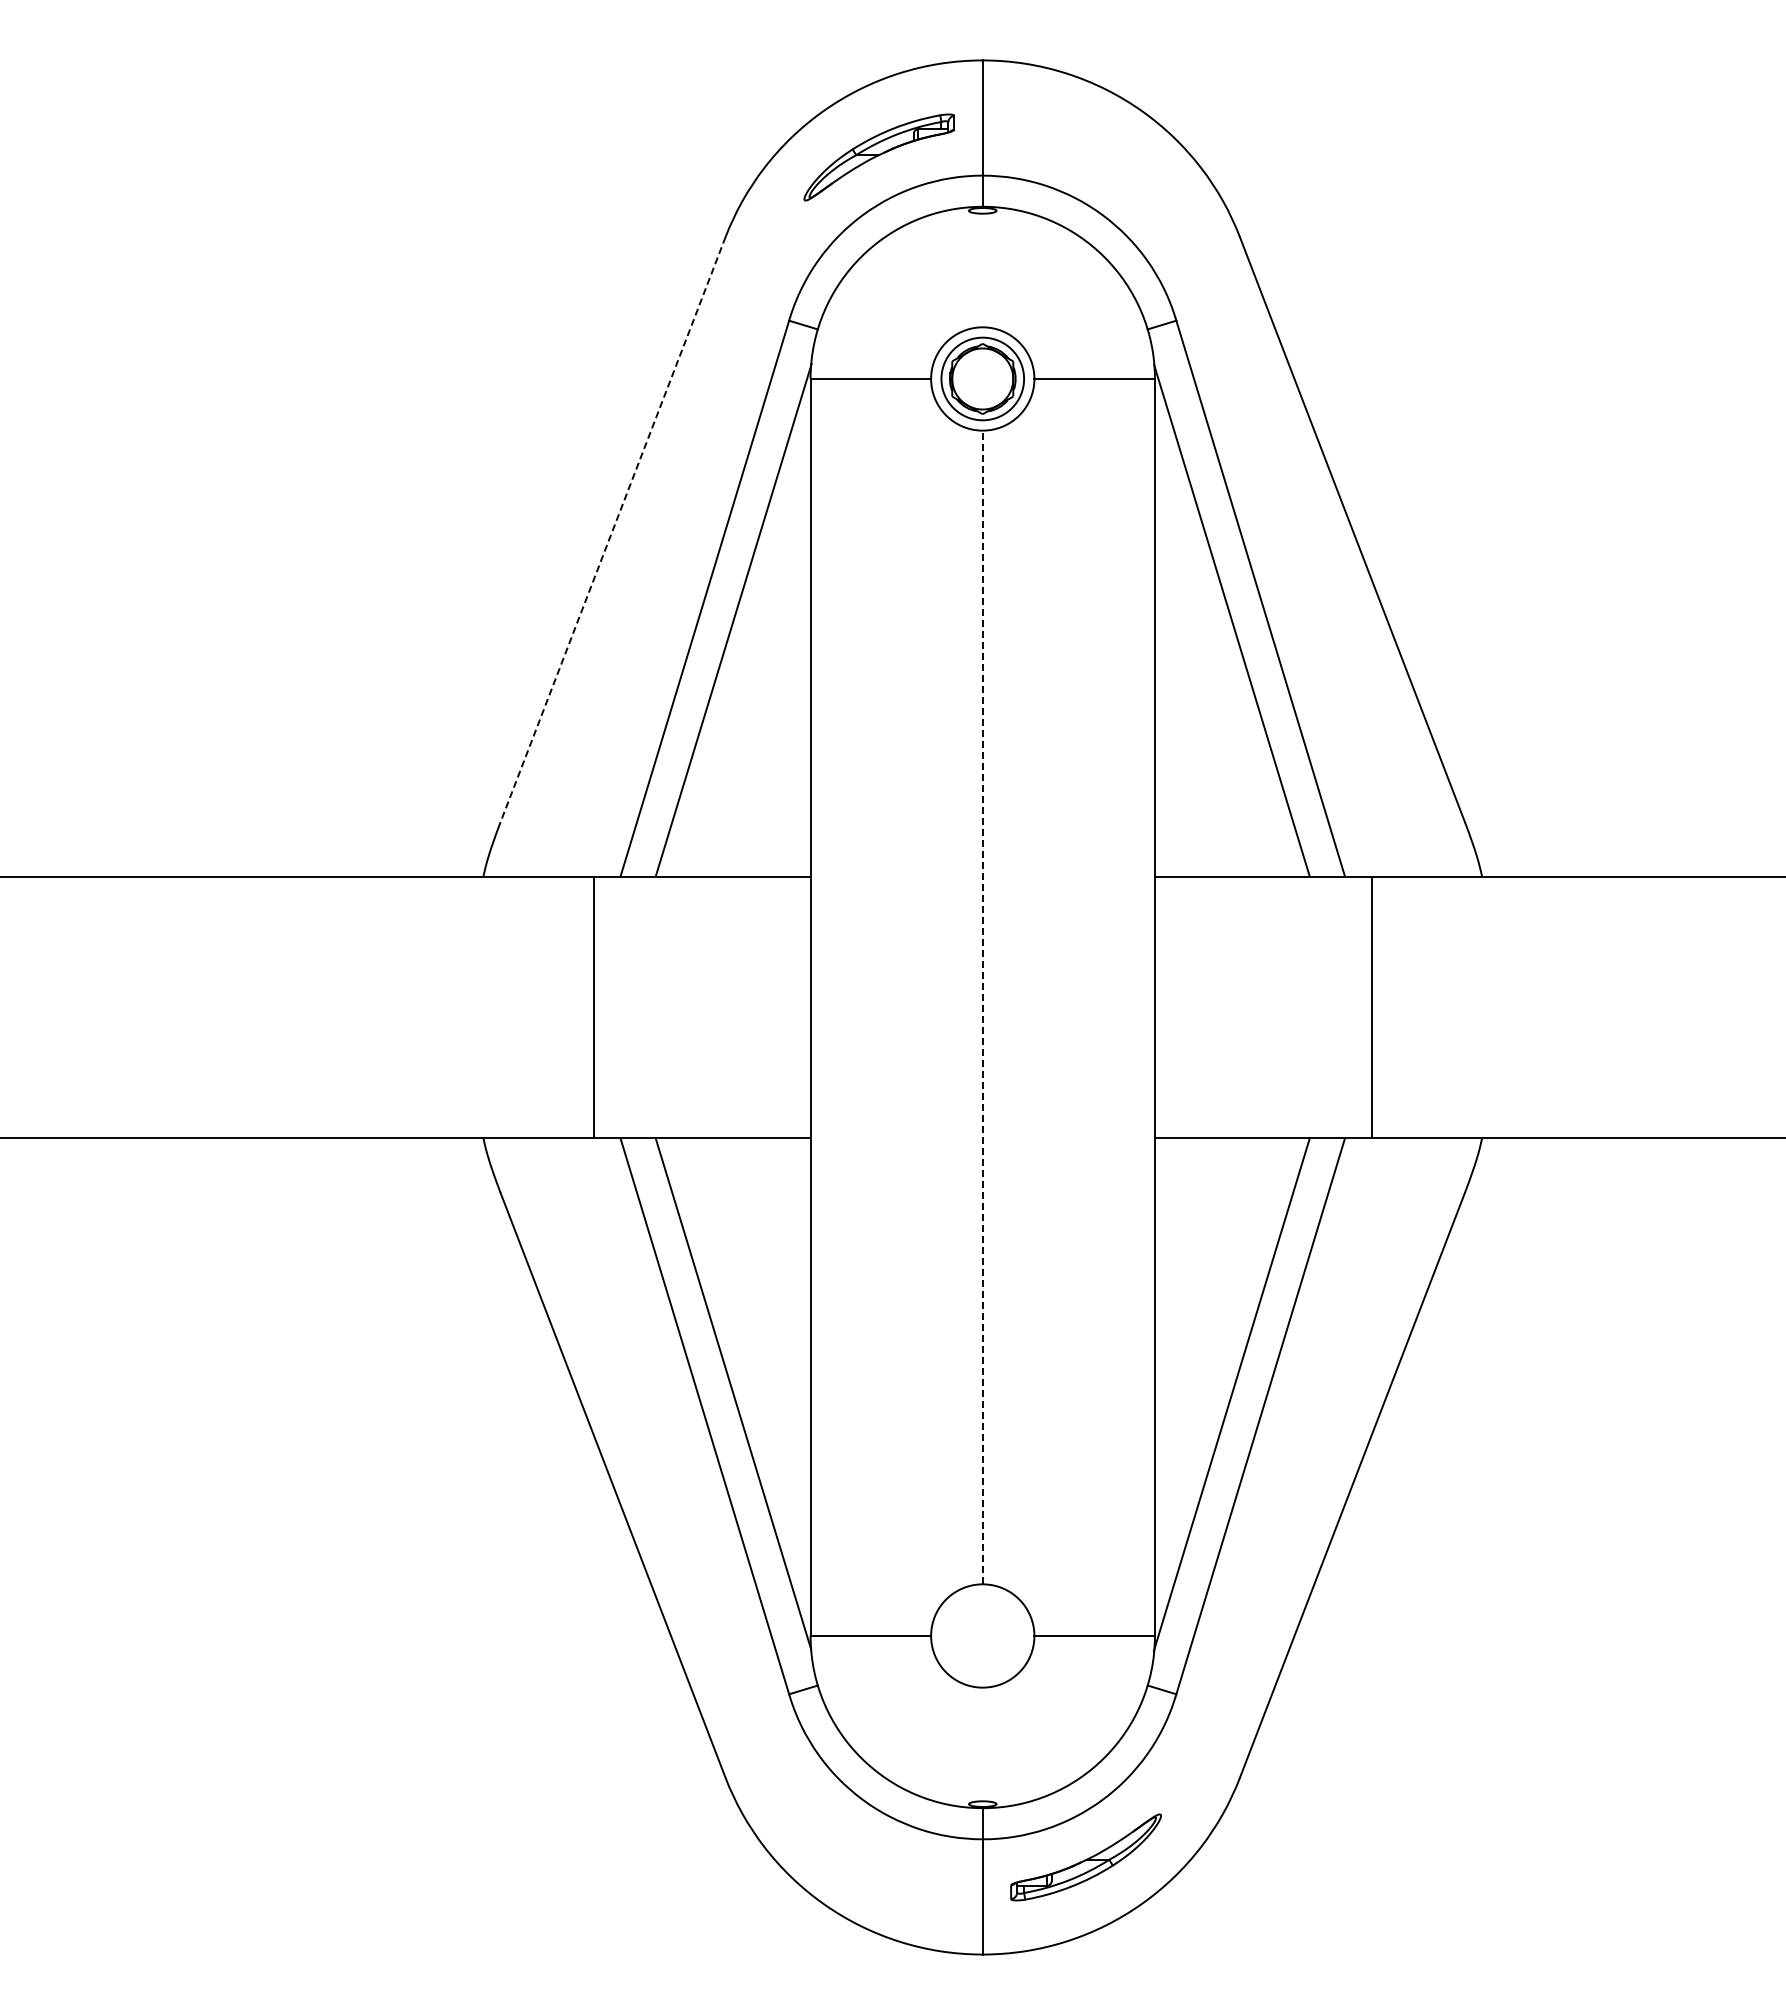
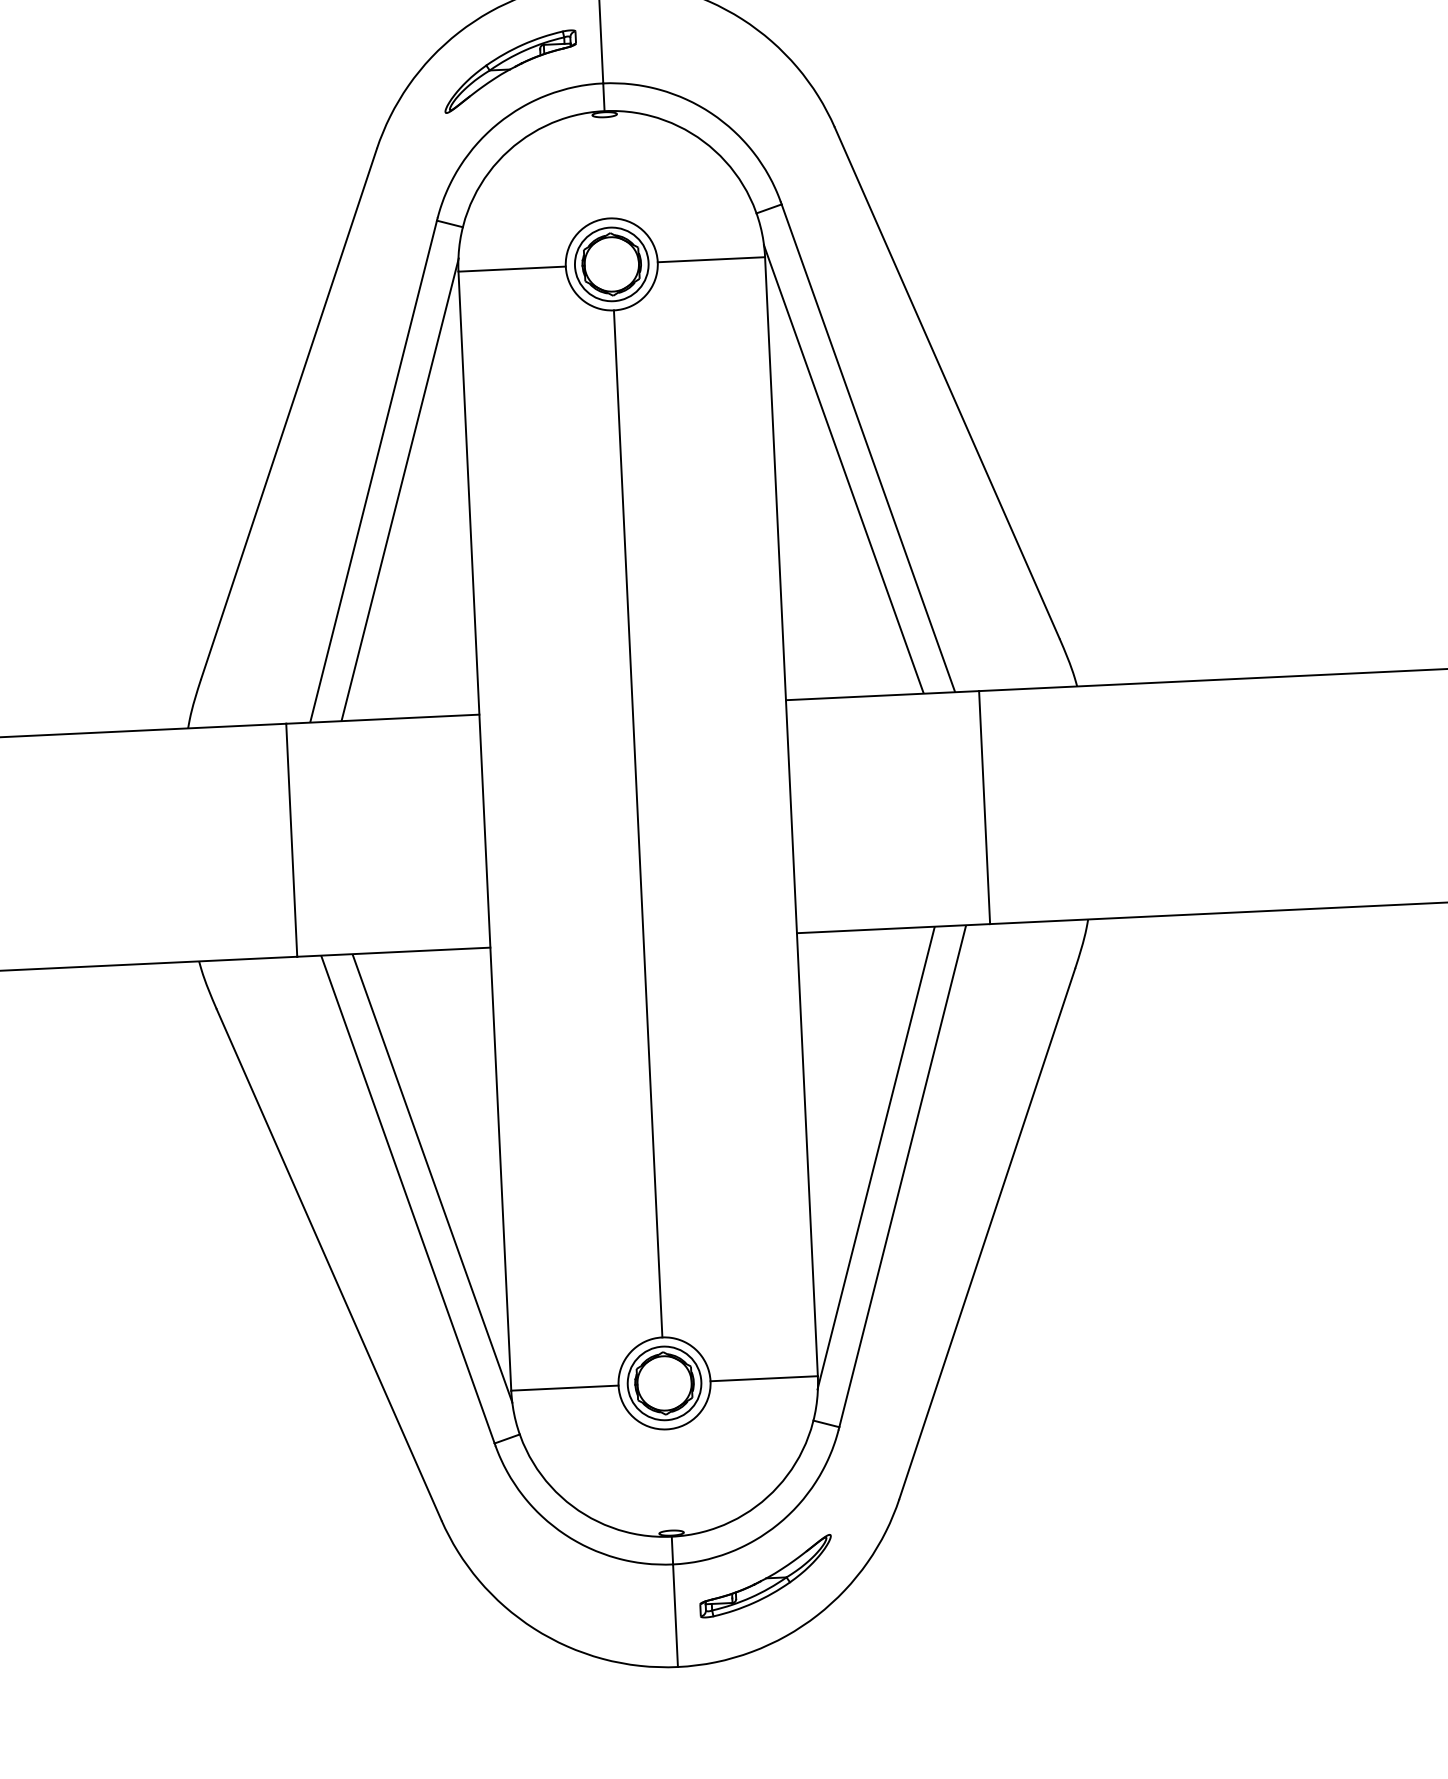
line: (612, 530) -> (288, 414), dashed -> solid
line: (982, 1007) -> (637, 823), dashed -> solid
part: (982, 1635) -> (664, 1383), added

